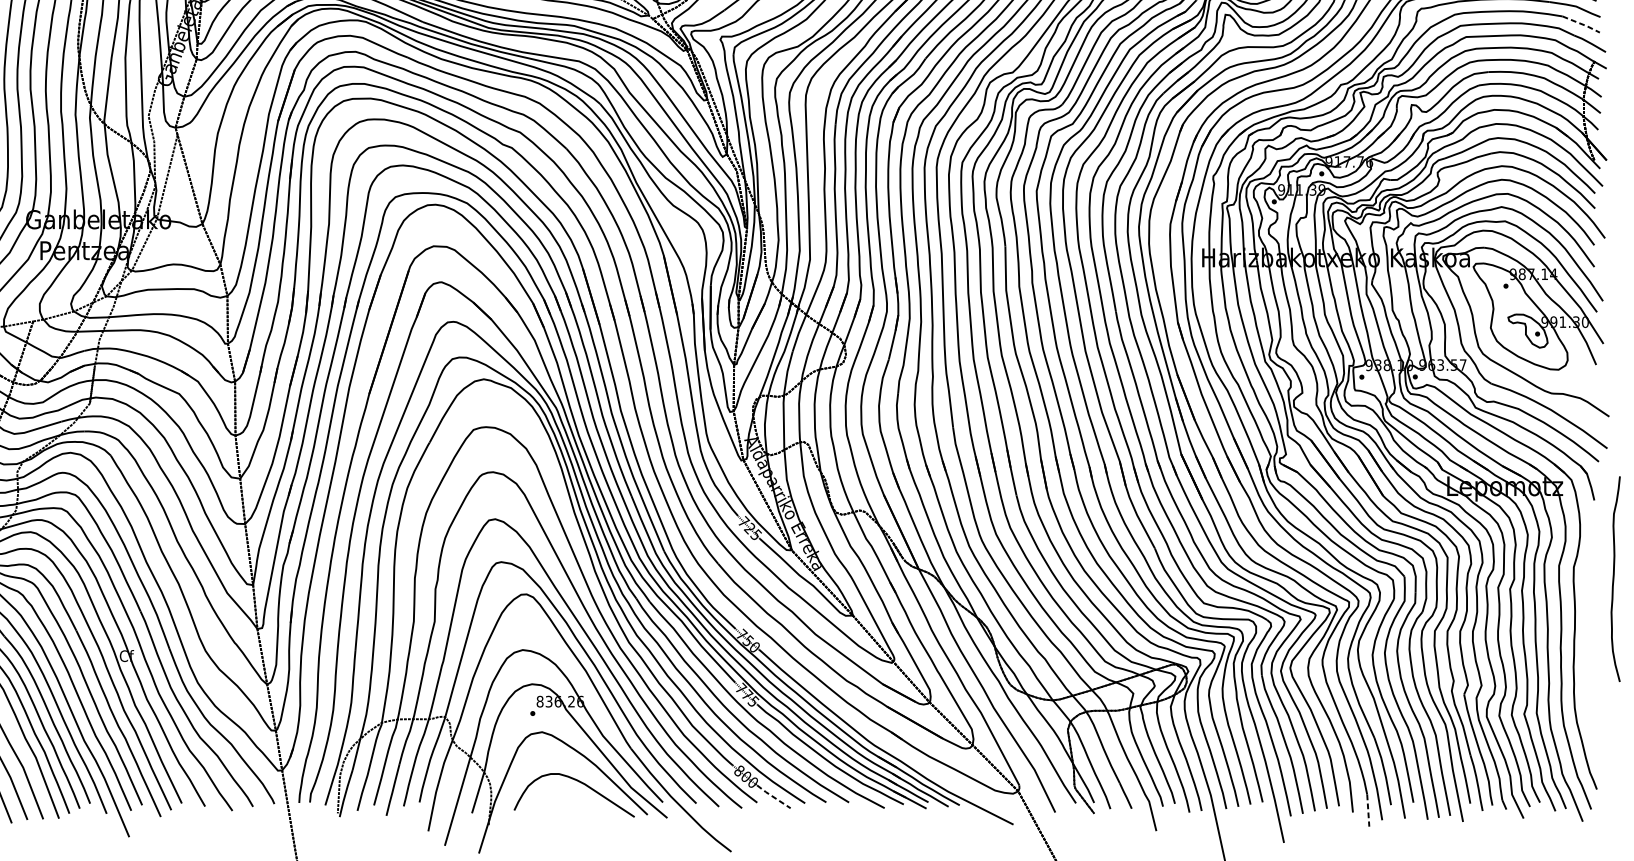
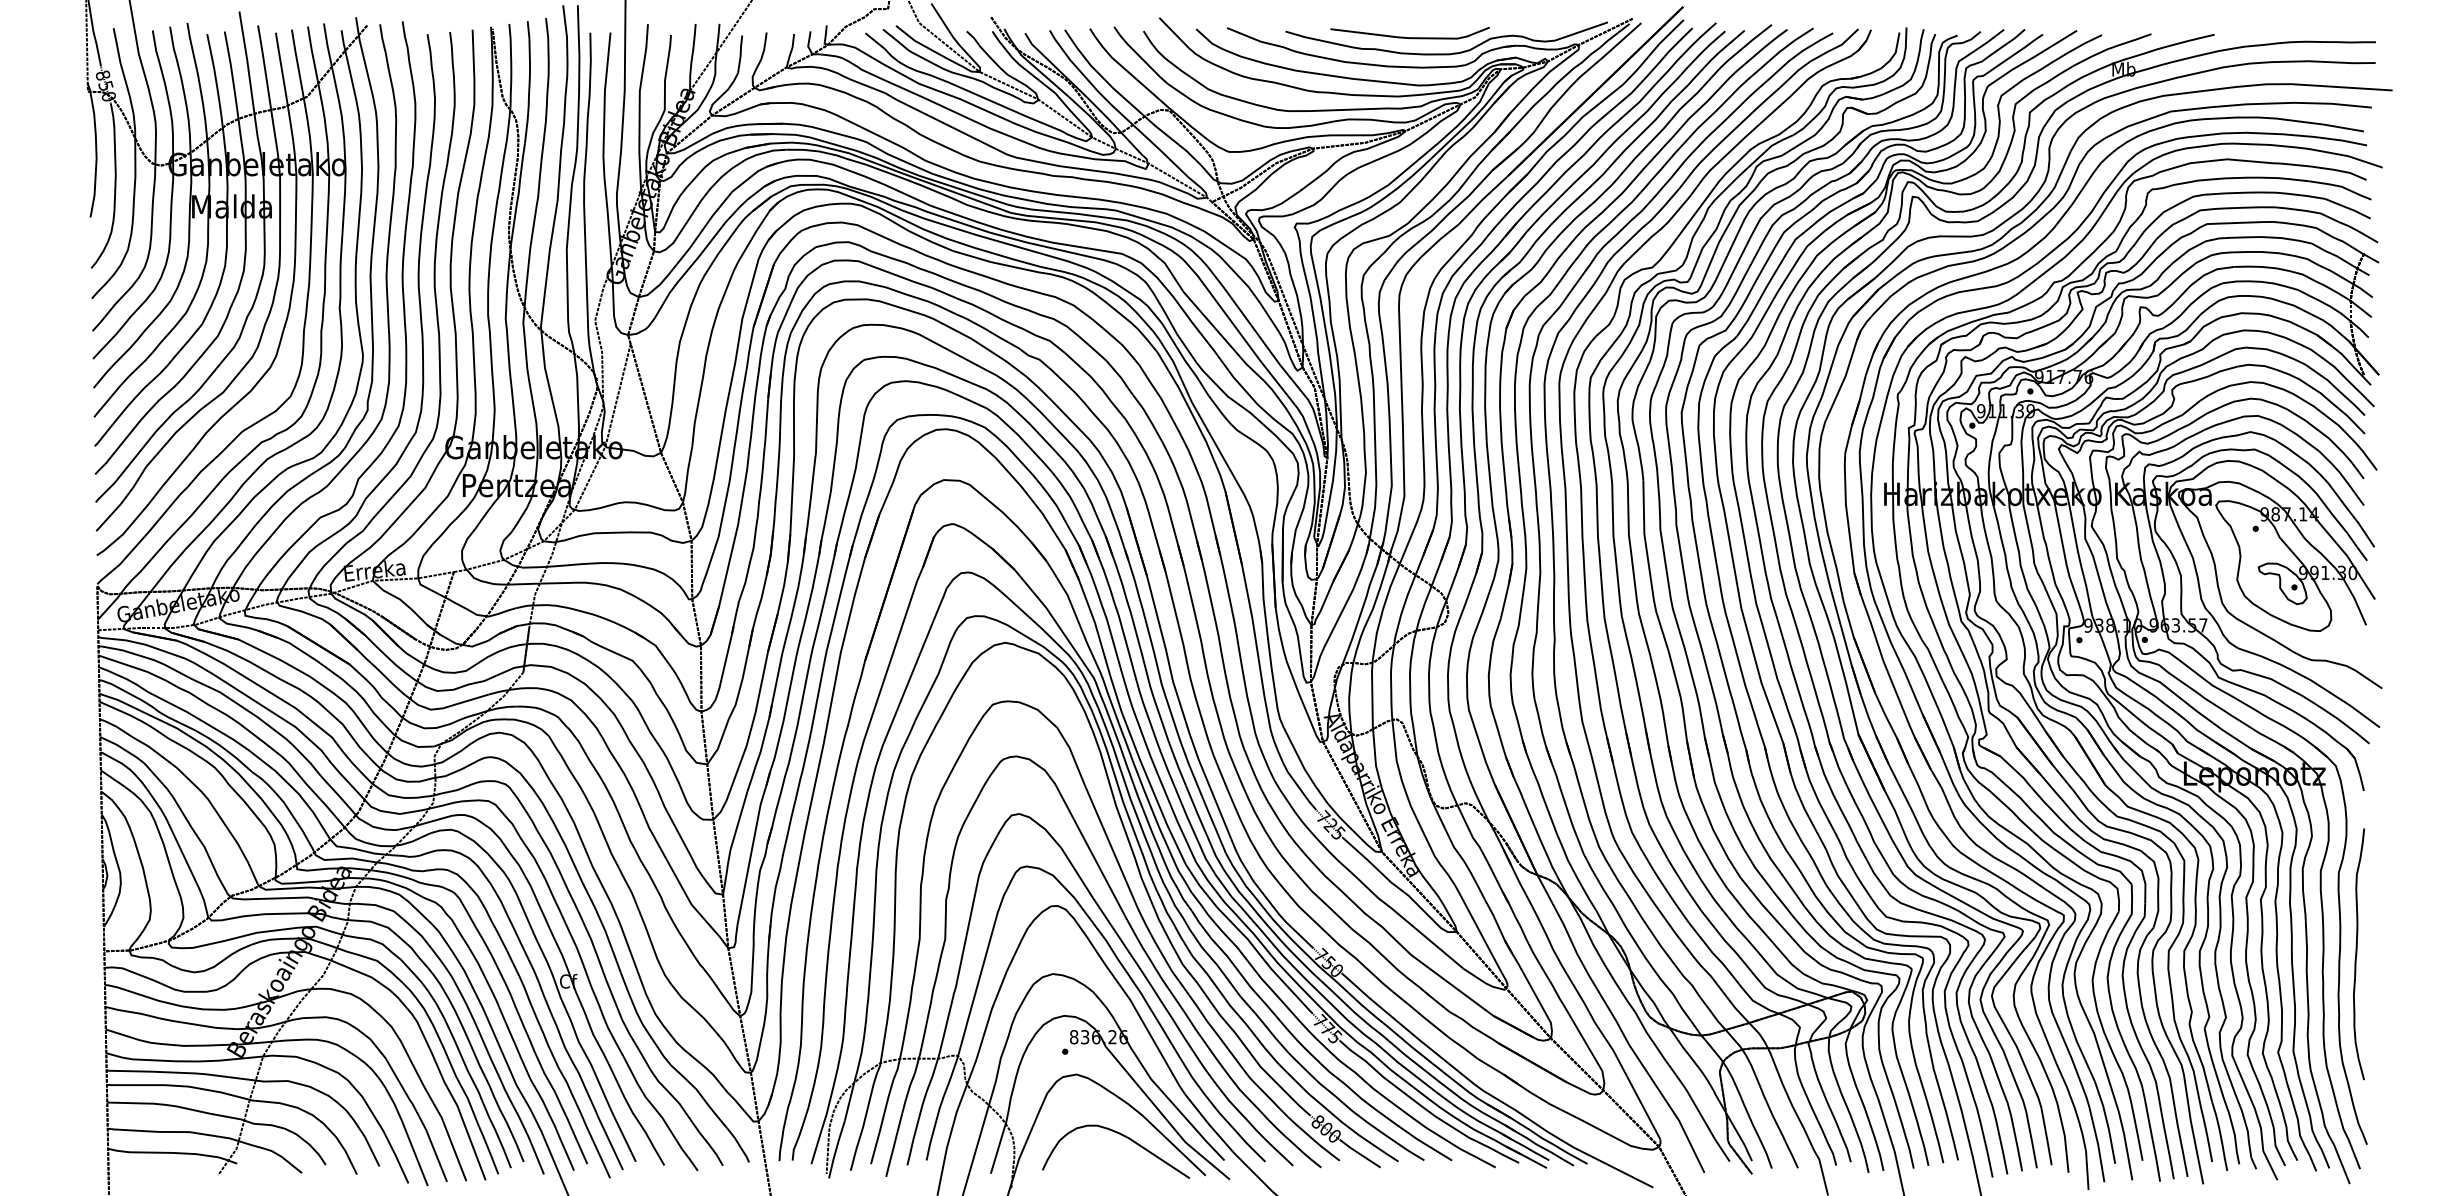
line: (1581, 24) -> (2348, 208), dashed -> solid
curve: (1614, 579) -> (2357, 954), moved
line: (773, 796) -> (1359, 1153), dashed -> solid
line: (1368, 810) -> (2087, 1170), dashed -> solid

